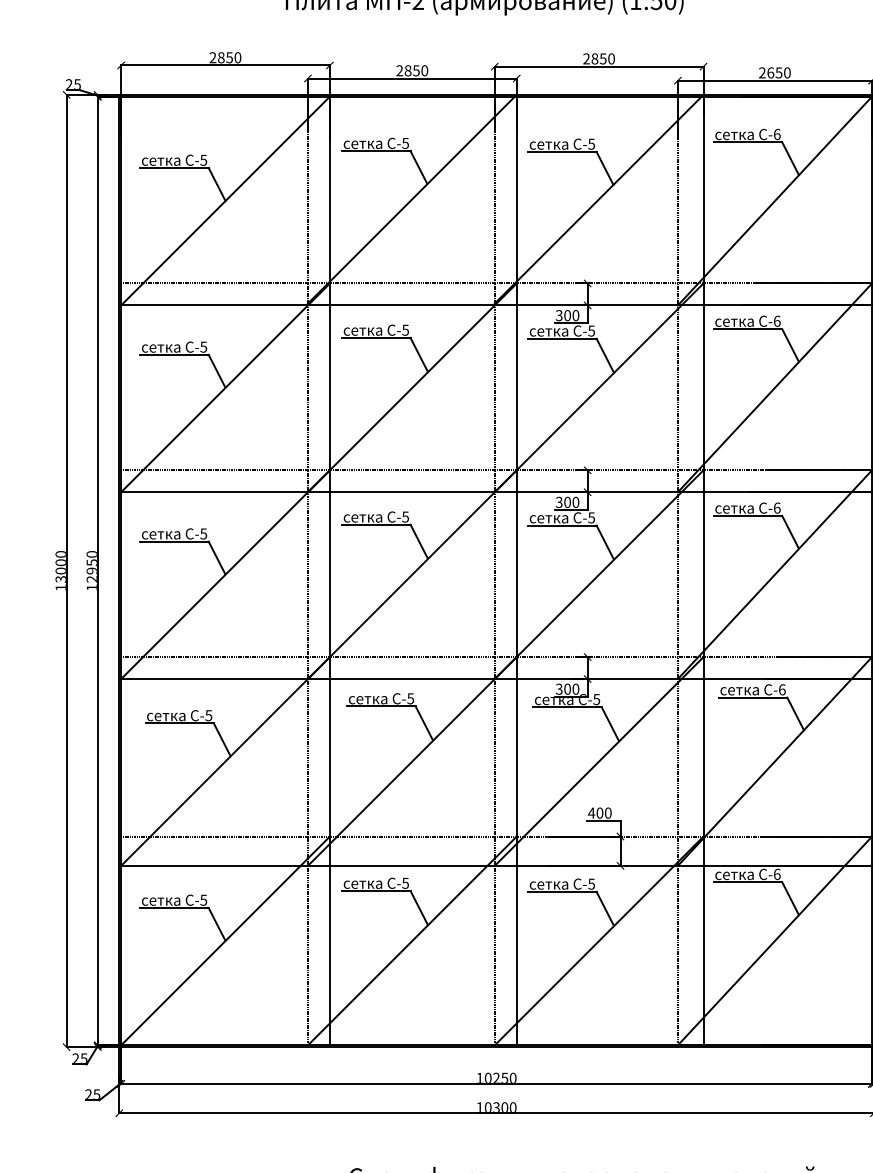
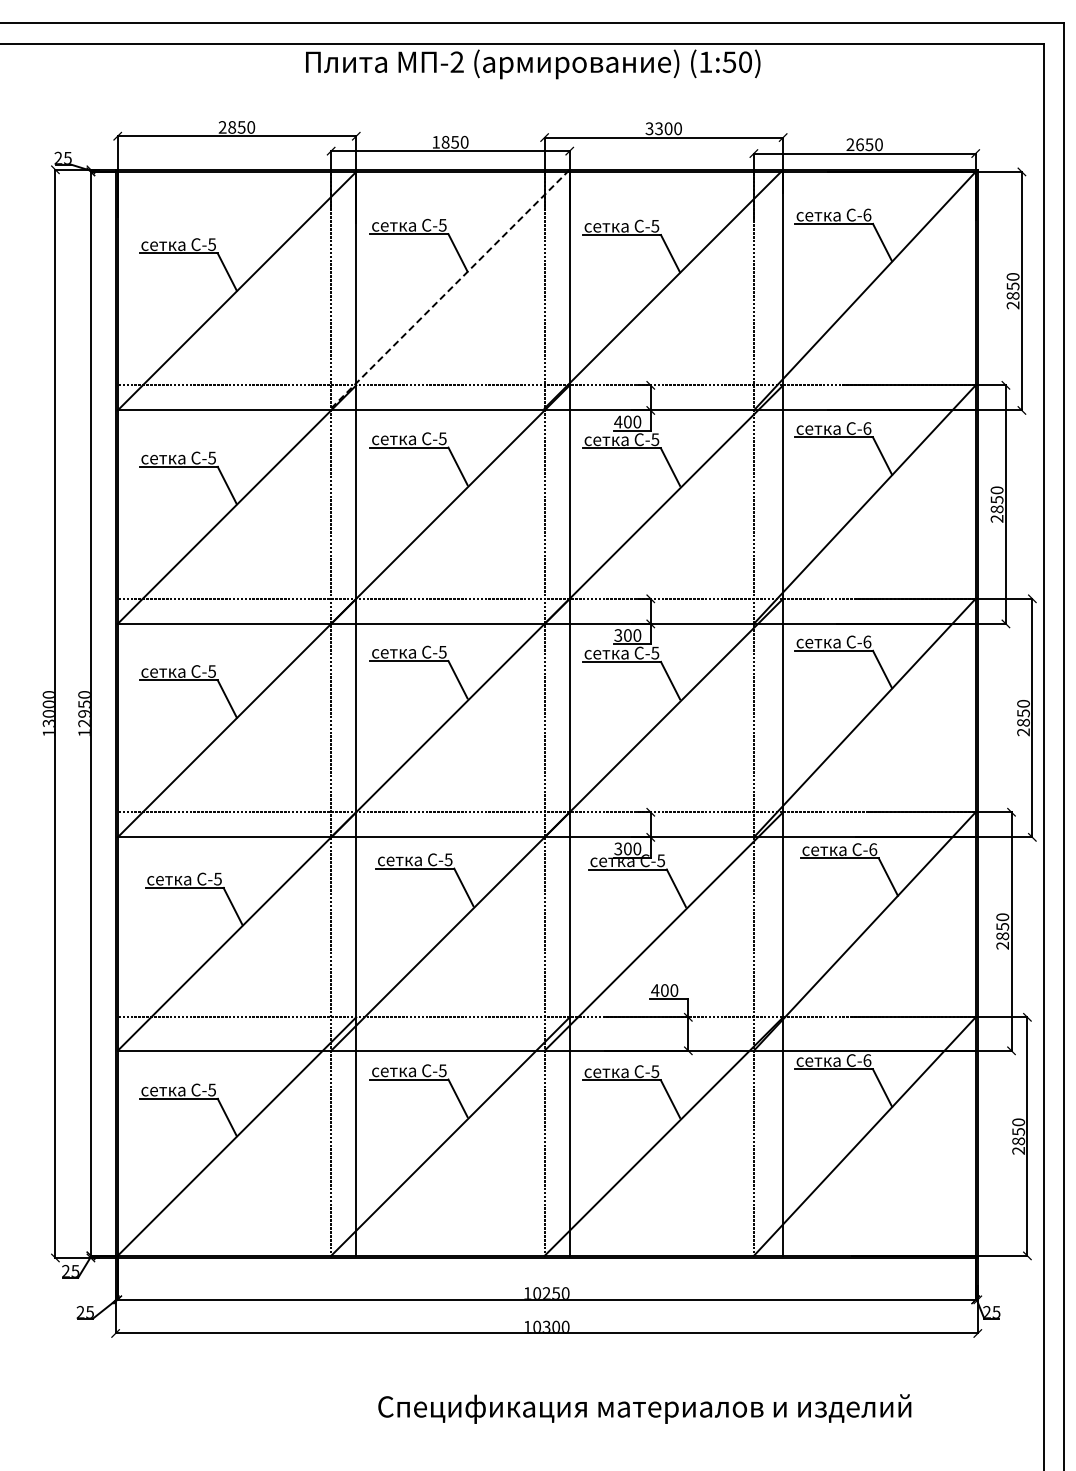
text: (594, 58) -> (658, 128), 2850 -> 3300
text: (399, 70) -> (435, 141), 2850 -> 1850
line: (412, 199) -> (450, 289), solid -> dashed
text: (559, 315) -> (618, 421), 300 -> 400

